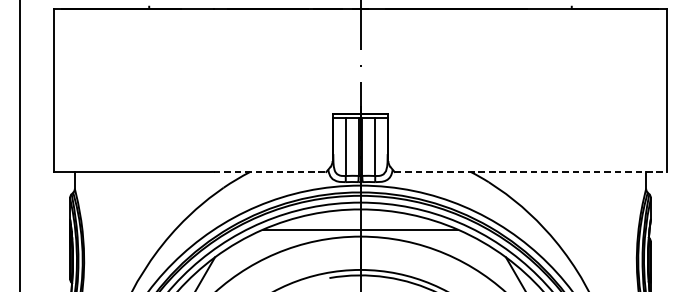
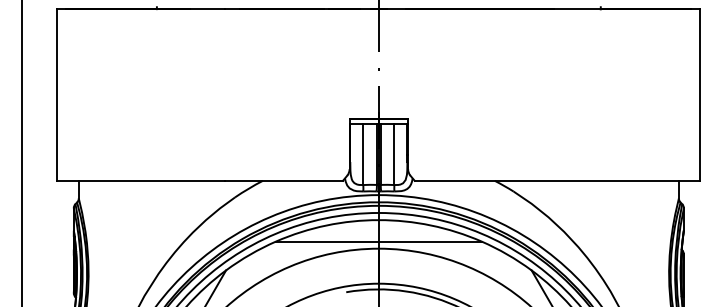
line: (270, 171) -> (284, 180), dashed -> solid
line: (530, 171) -> (557, 180), dashed -> solid

